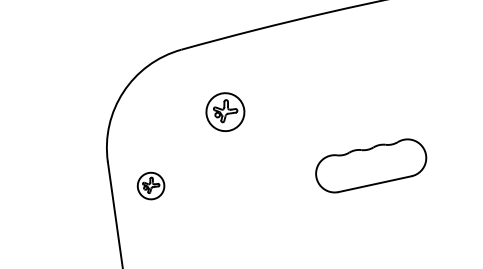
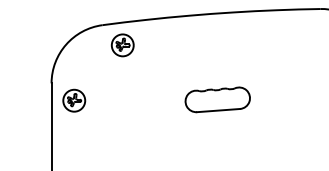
part: (224, 112) -> (122, 45), moved
part: (370, 165) -> (217, 99), moved
part: (151, 185) -> (74, 100), size x1.43

